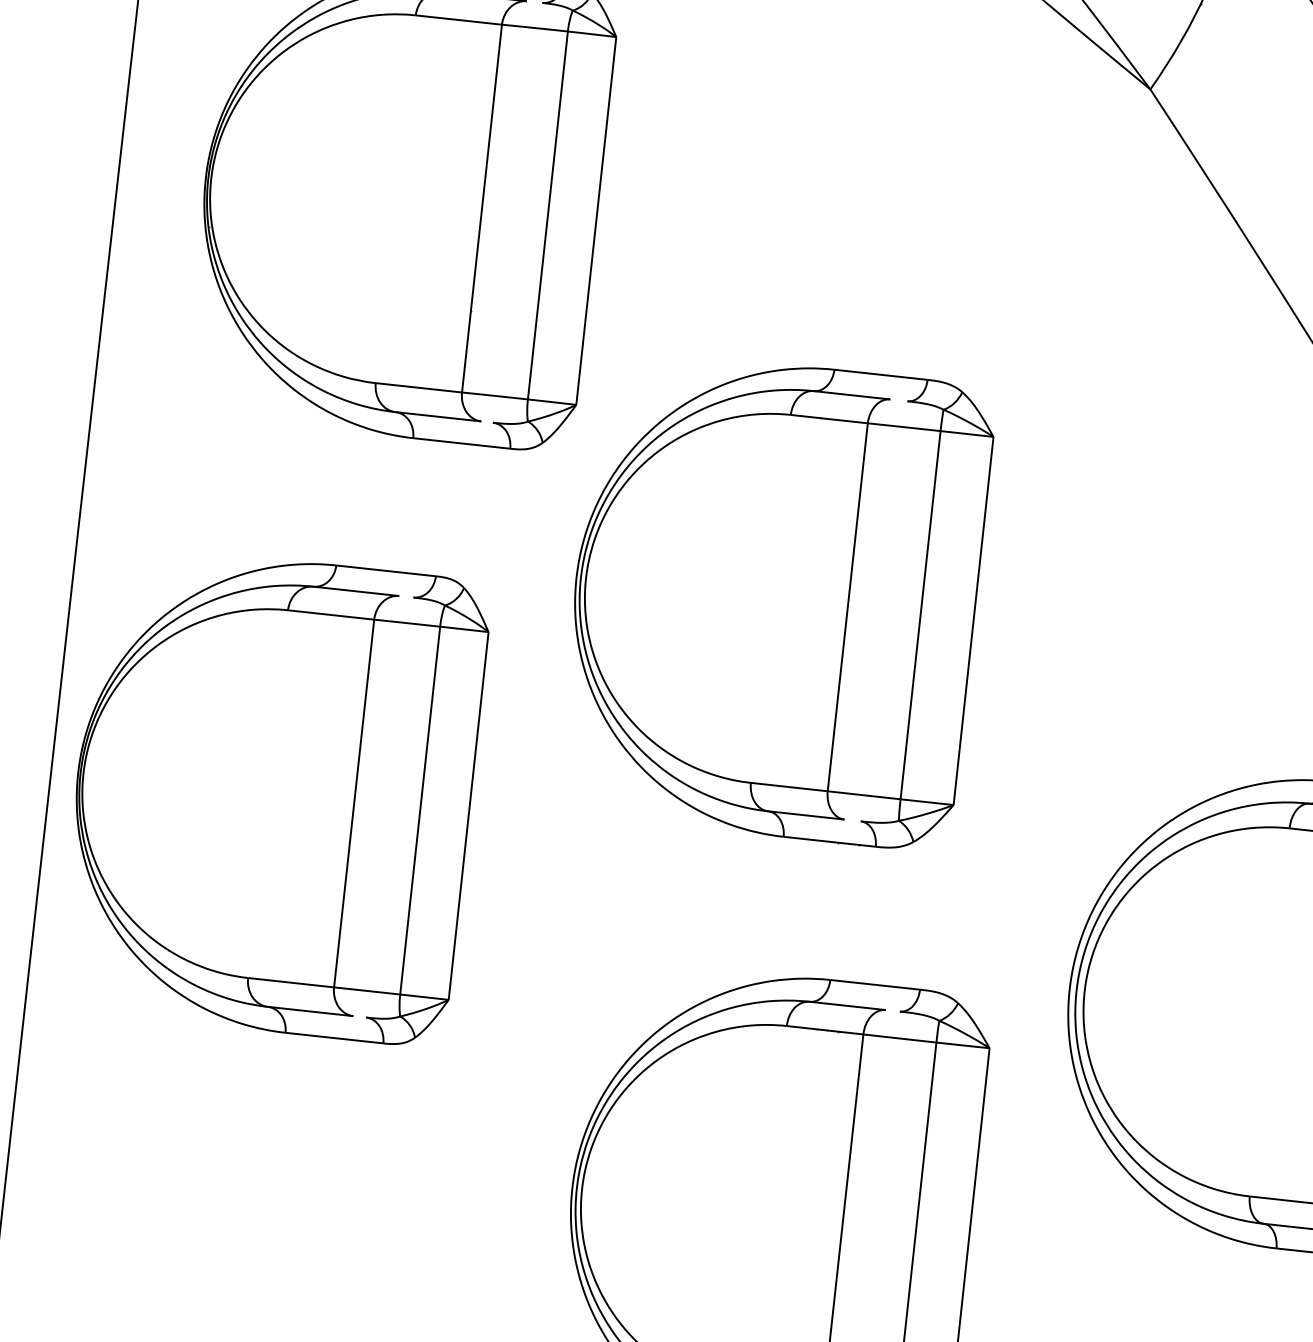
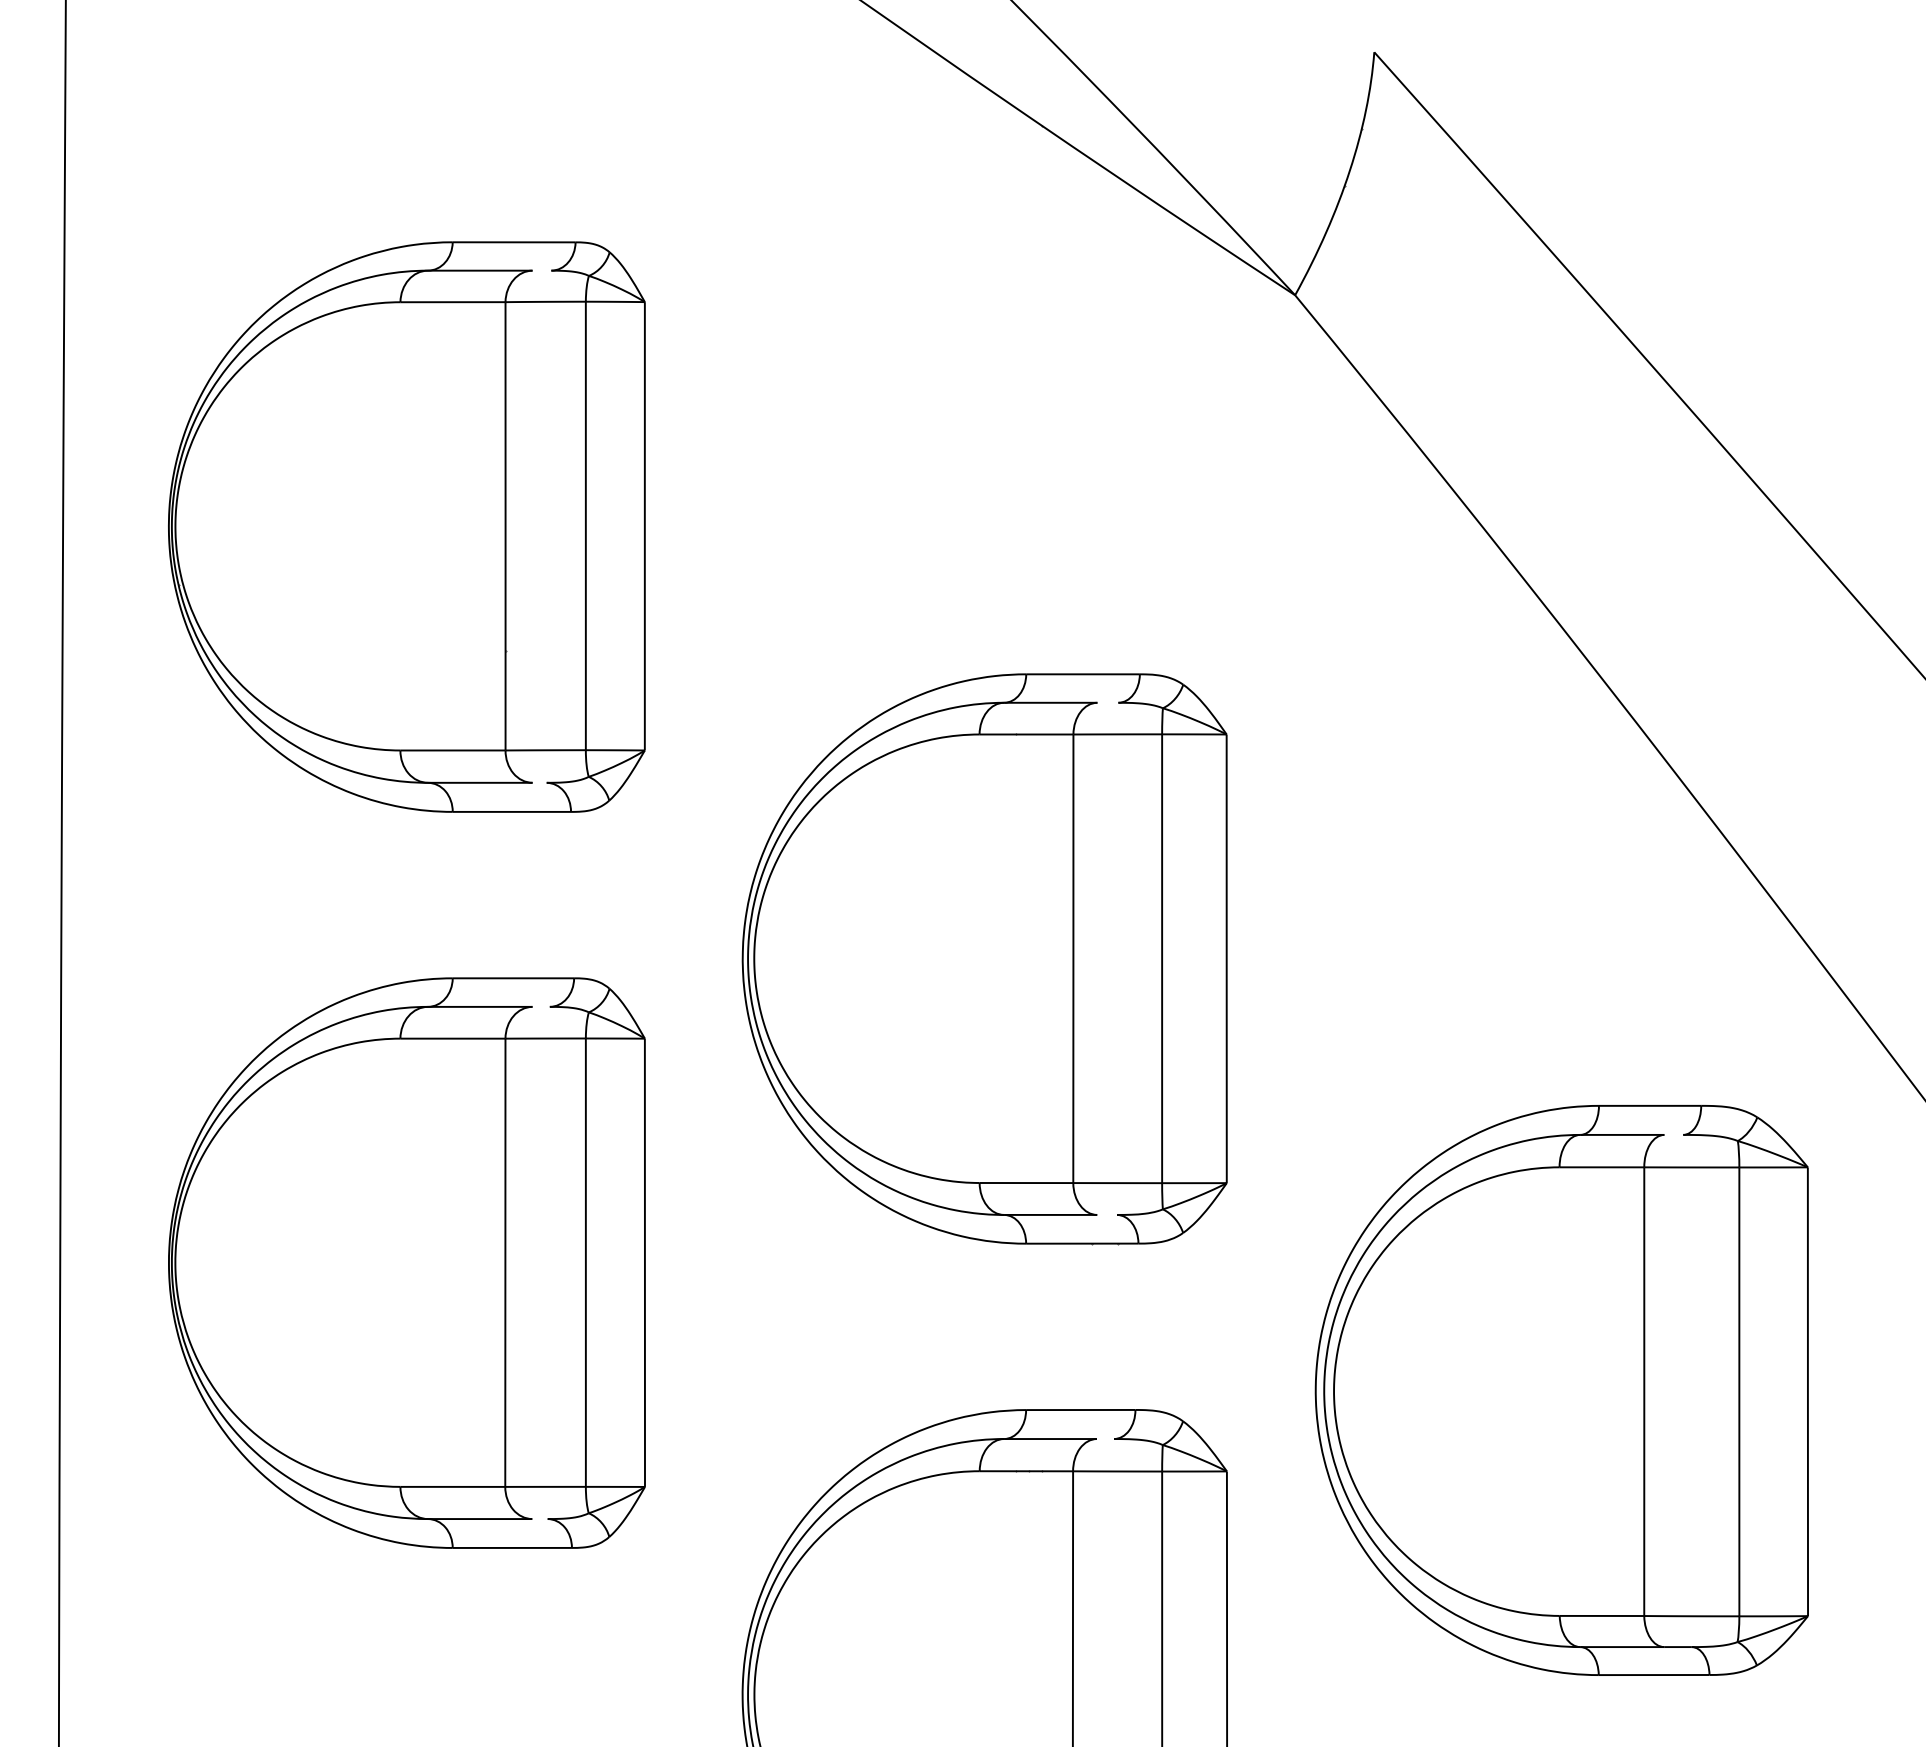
part: (774, 599) -> (984, 959), moved
part: (273, 794) -> (406, 1262), moved

